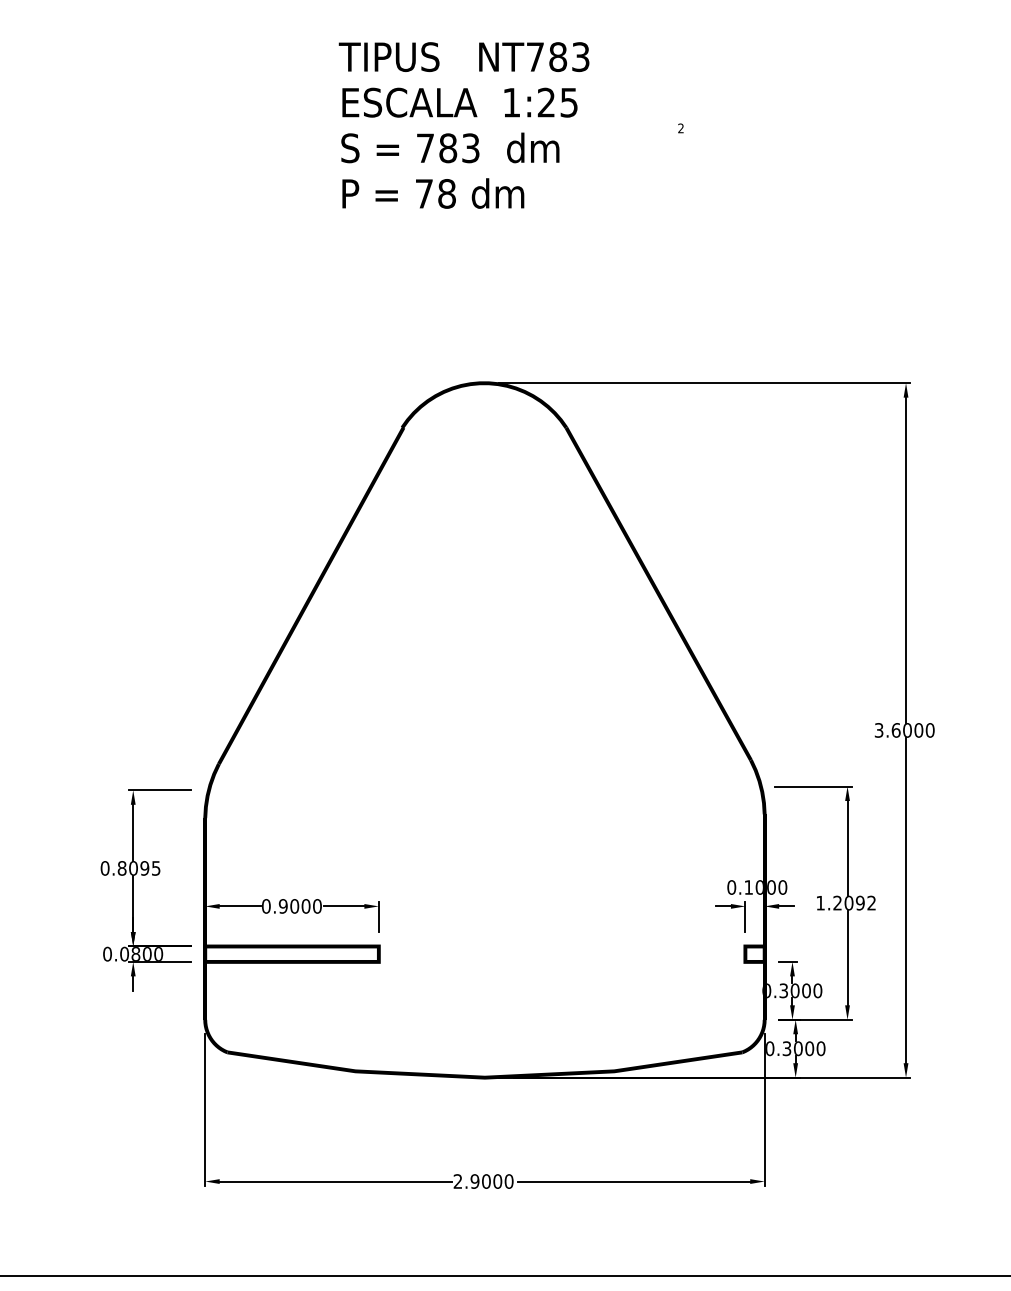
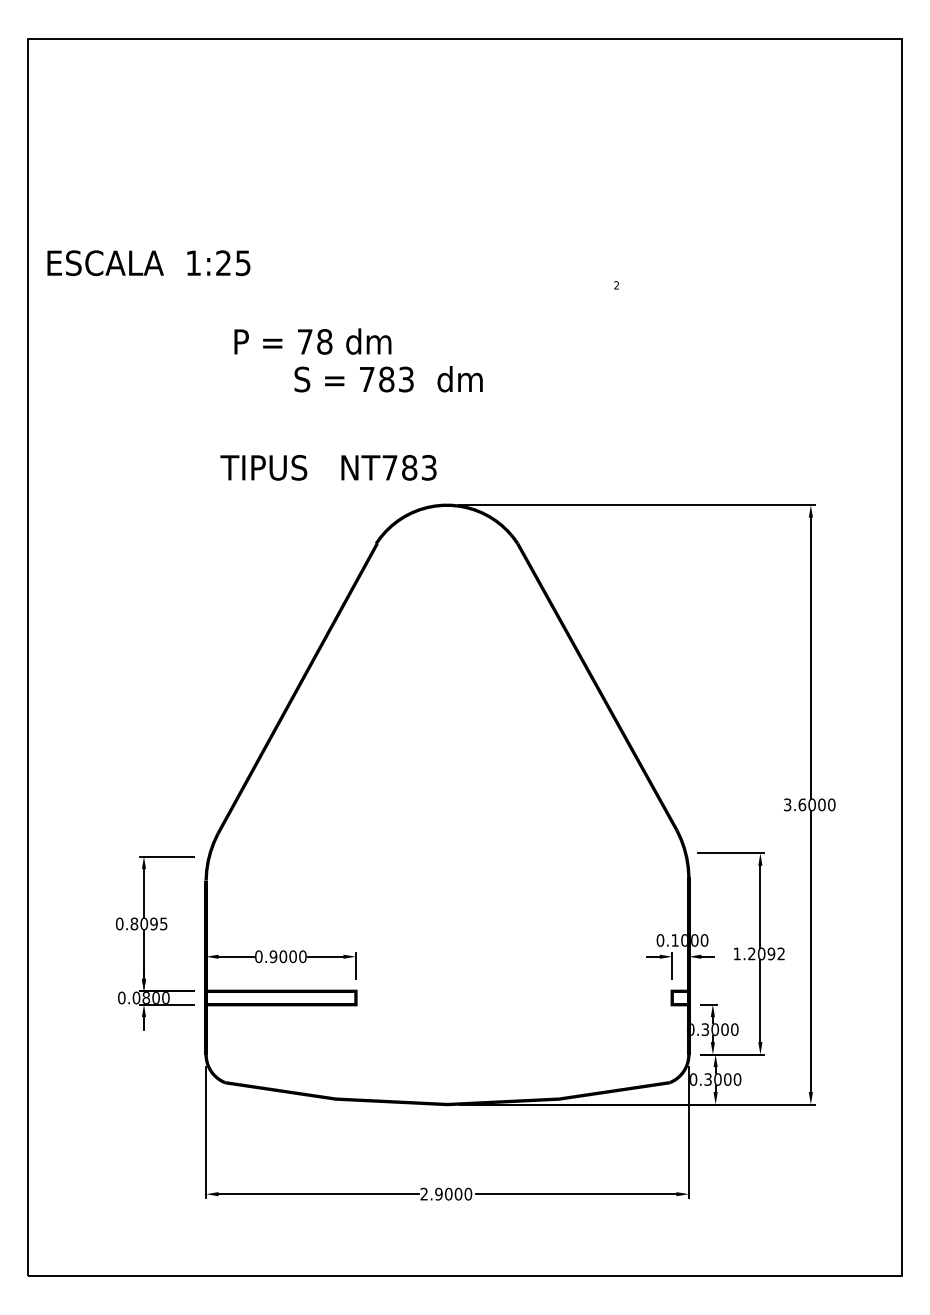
text: (464, 56) -> (328, 467), moved
text: (459, 103) -> (148, 263), moved
text: (450, 148) -> (388, 379), moved
text: (432, 193) -> (312, 341), moved

